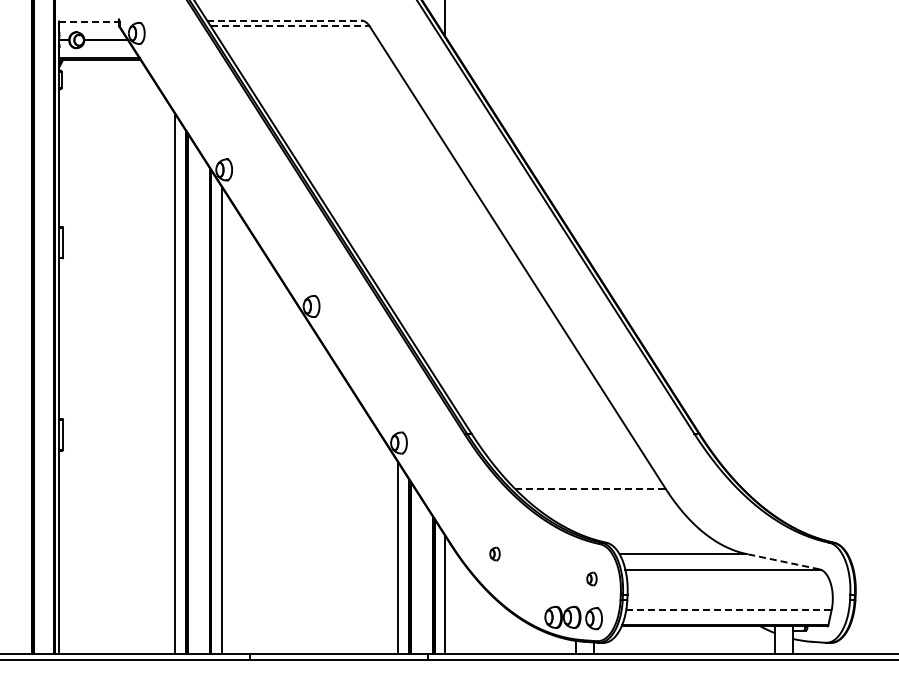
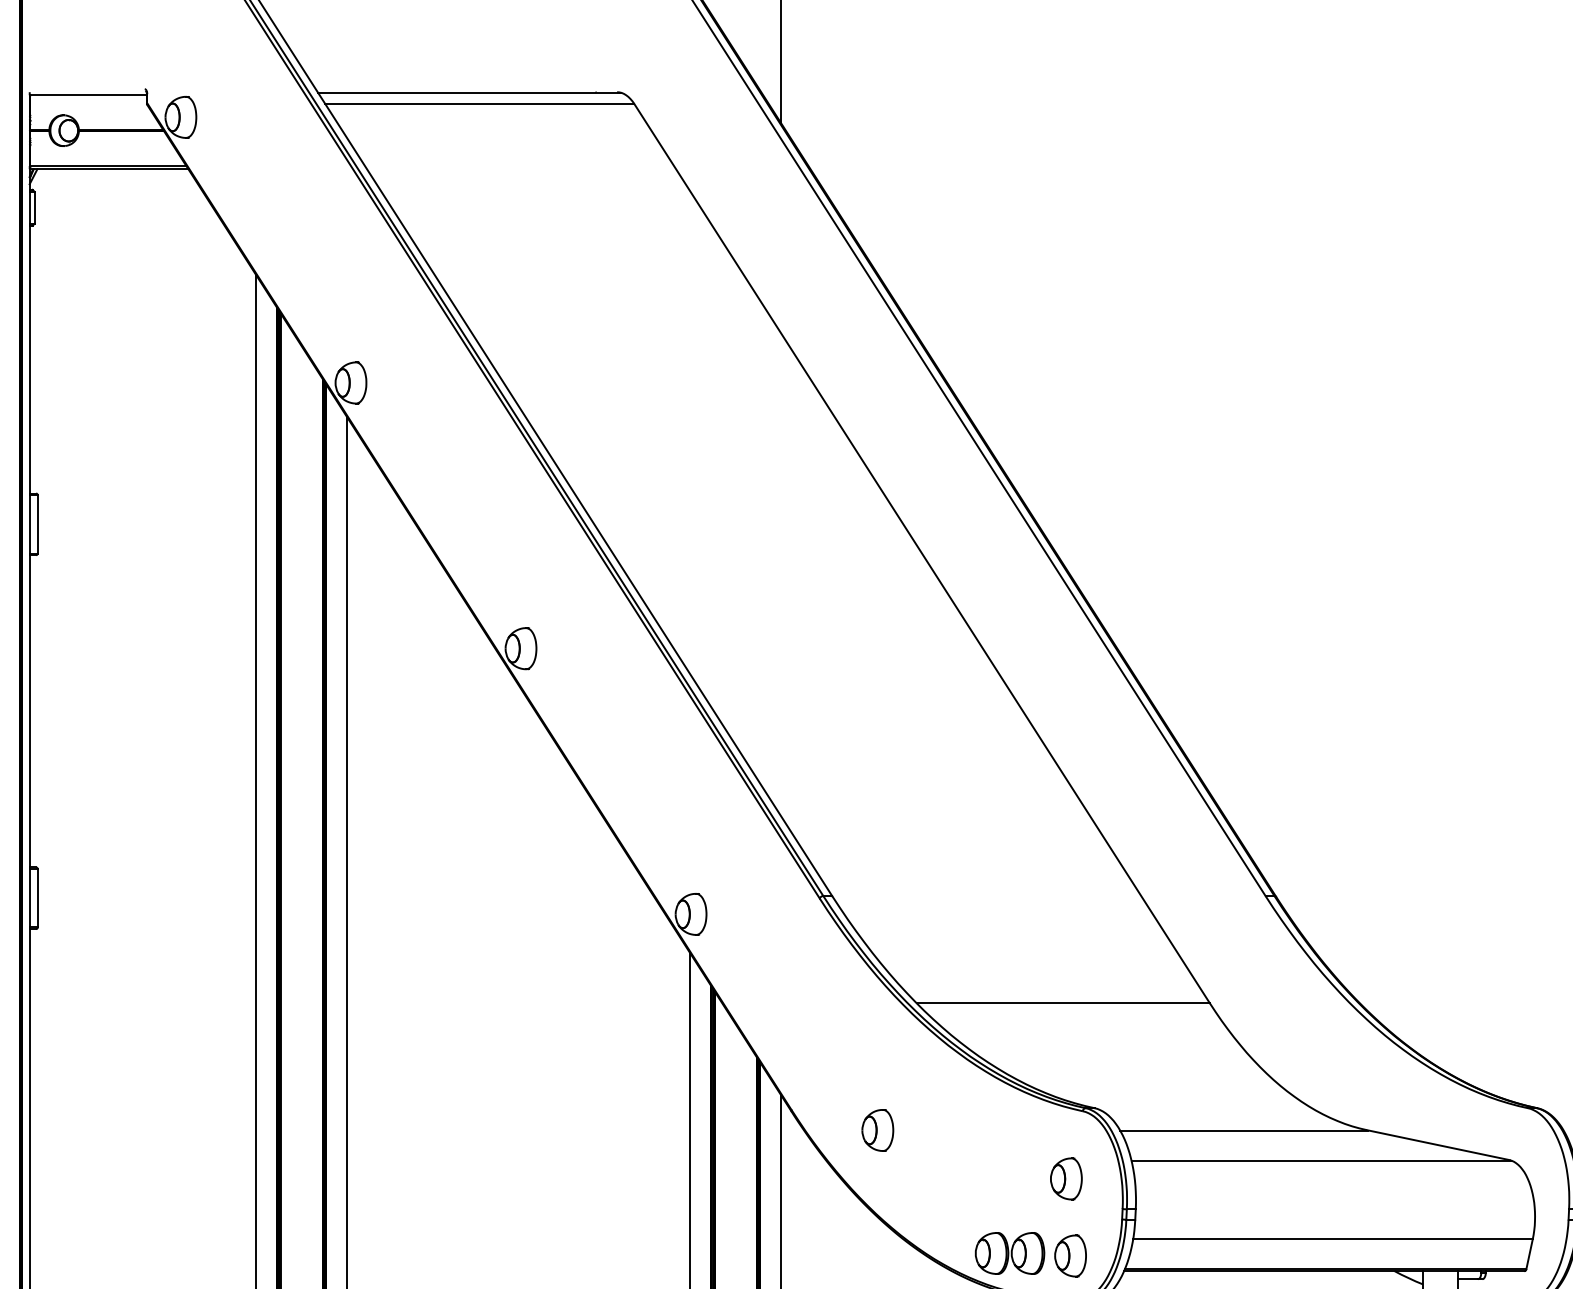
line: (285, 20) -> (470, 92), dashed -> solid
line: (89, 22) -> (88, 96), dashed -> solid
line: (290, 26) -> (479, 103), dashed -> solid
line: (590, 488) -> (1063, 1002), dashed -> solid
part: (494, 553) -> (876, 1129), size x1.67
line: (782, 561) -> (1437, 1144), dashed -> solid
part: (591, 578) -> (1065, 1177), size x1.67
line: (728, 609) -> (1332, 1238), dashed -> solid

